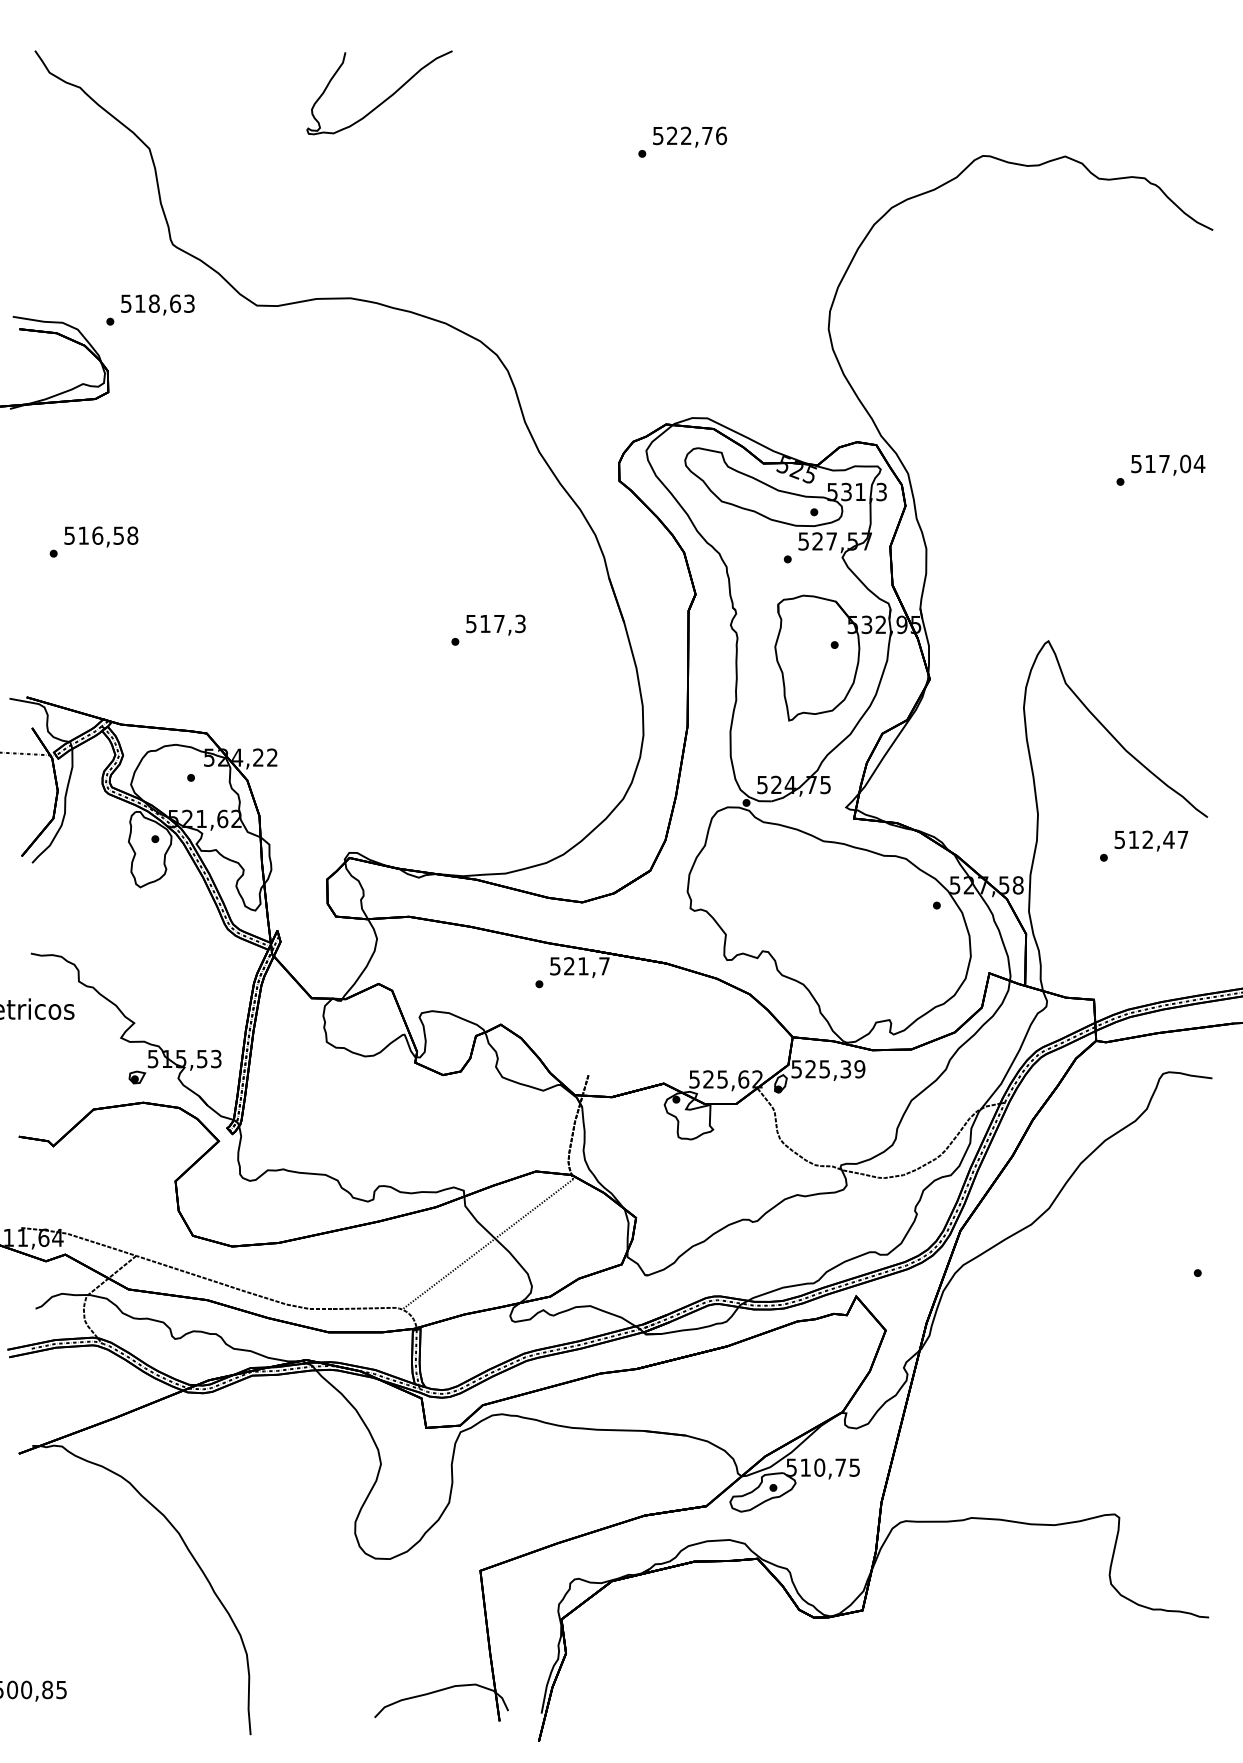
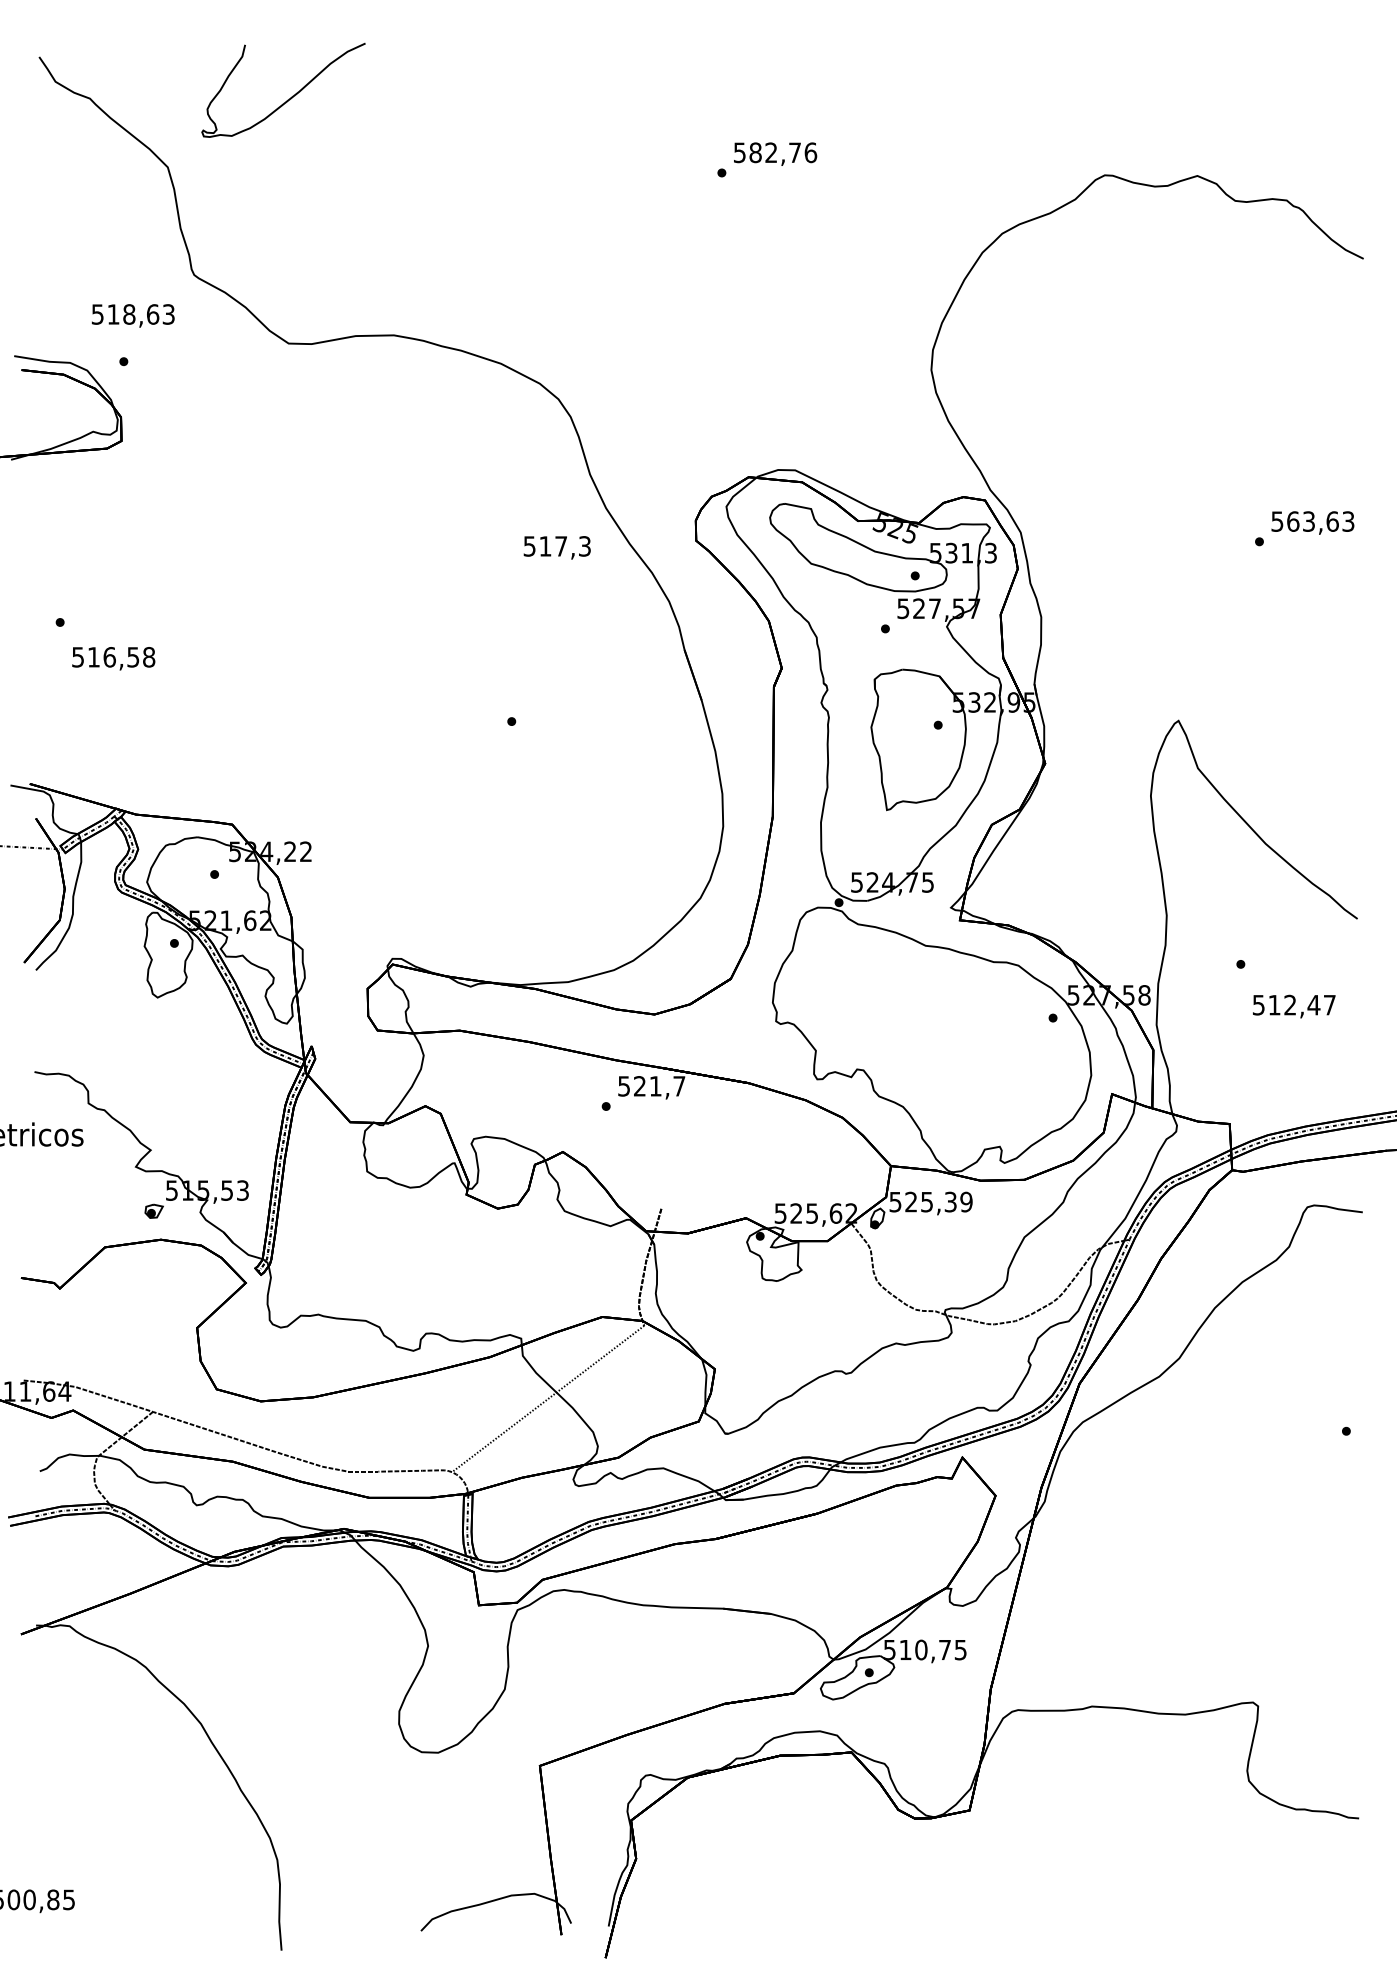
curve: (386, 98) -> (291, 96), moved
text: (672, 135) -> (755, 152), 522,76 -> 582,76
text: (157, 304) -> (132, 315), moved
text: (1174, 463) -> (1320, 521), 517,04 -> 563,63
text: (101, 536) -> (113, 658), moved
text: (495, 624) -> (556, 547), moved
text: (1151, 841) -> (1294, 1006), moved

